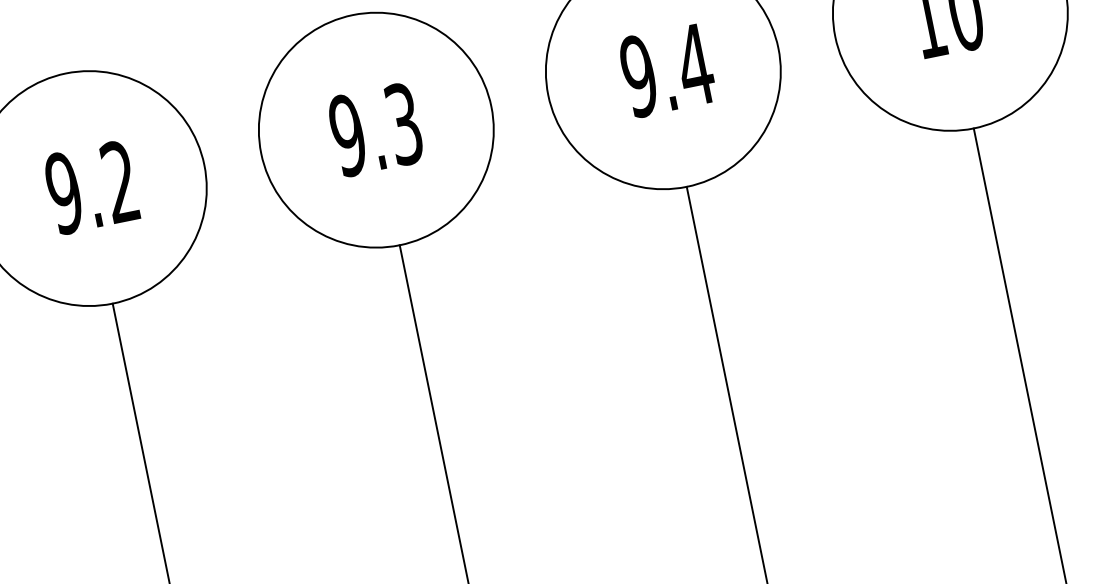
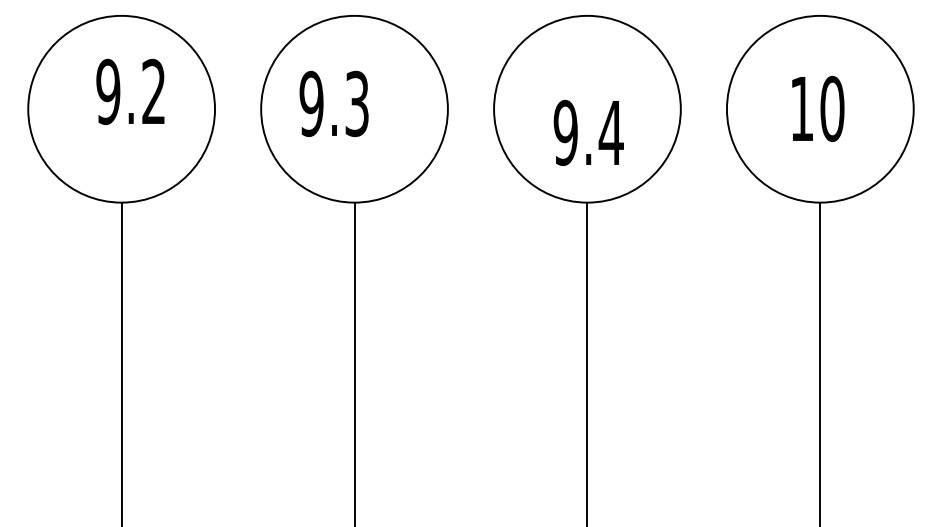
text: (666, 70) -> (588, 132), moved
text: (374, 129) -> (333, 103), moved
text: (91, 187) -> (130, 91), moved

